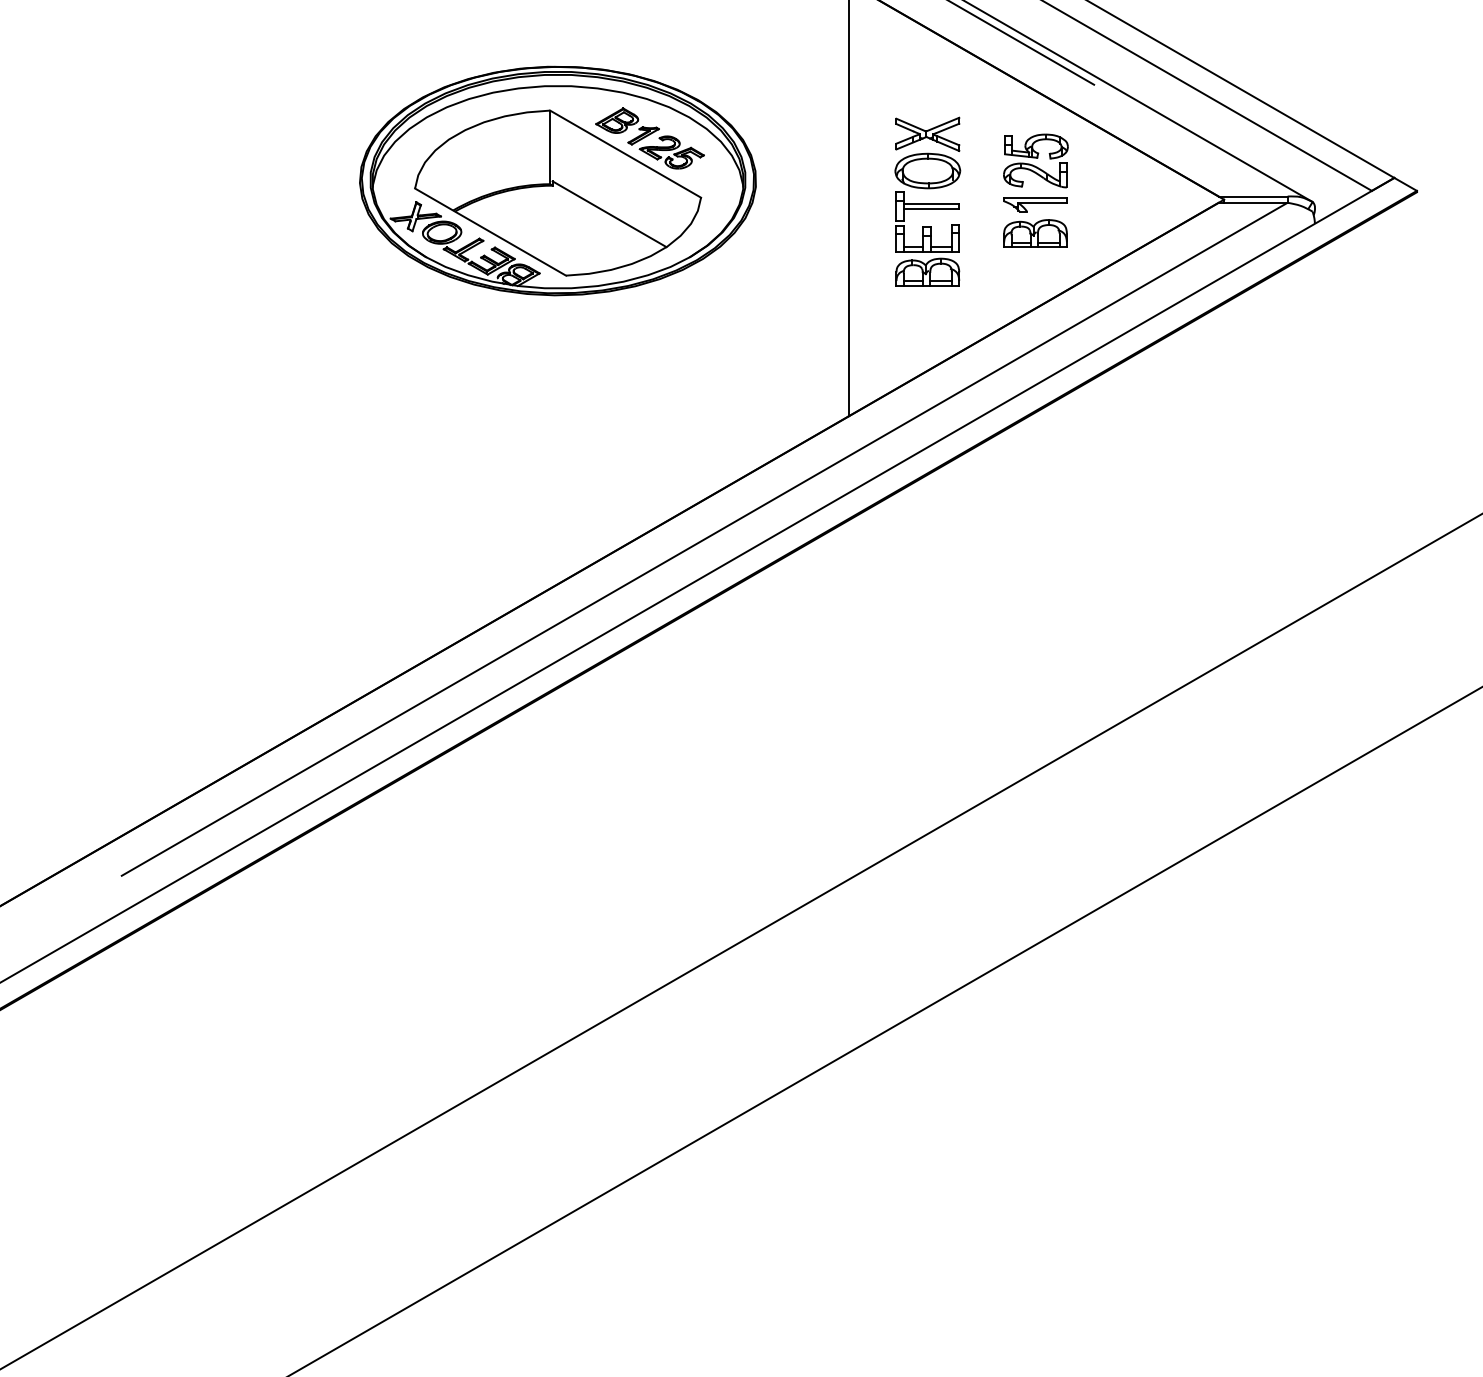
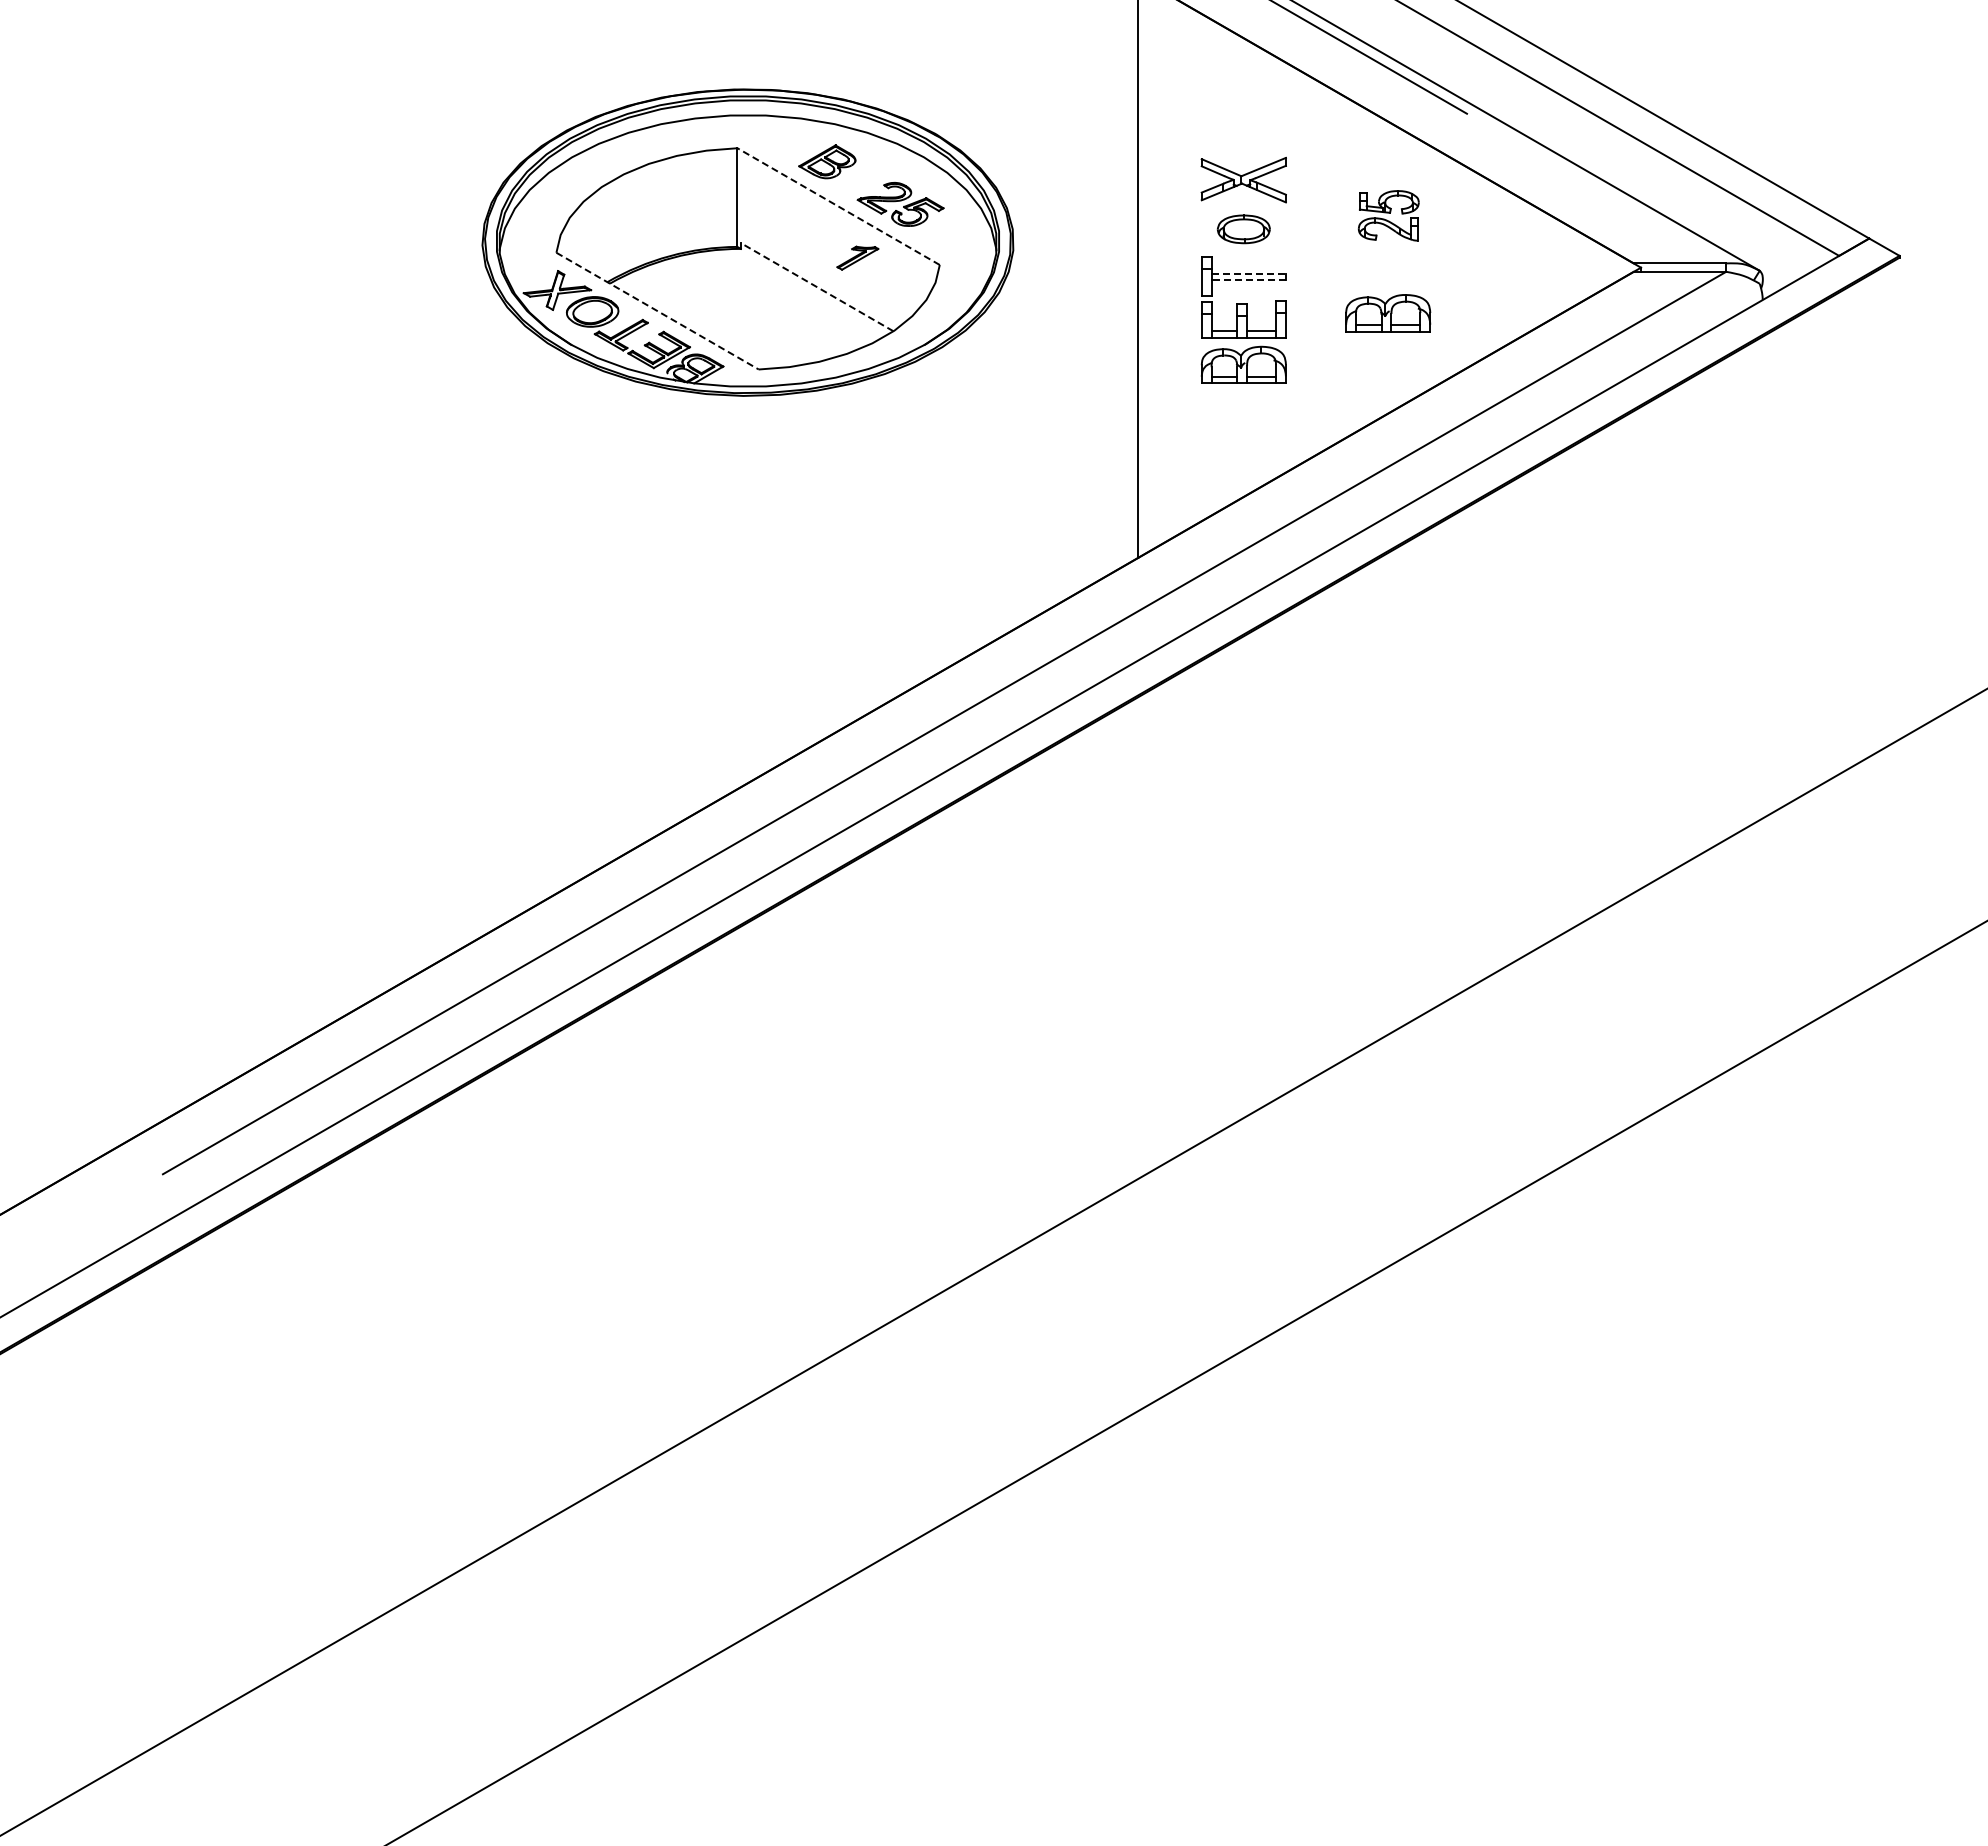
part: (643, 135) -> (857, 257), moved
line: (625, 154) -> (838, 206), solid -> dashed
part: (1035, 160) -> (1388, 215), size x0.7
part: (927, 171) -> (1243, 229), size x0.6
line: (932, 204) -> (1249, 273), solid -> dashed
part: (1035, 204) -> (1387, 274), removed
line: (931, 208) -> (1248, 279), solid -> dashed
line: (609, 213) -> (816, 286), solid -> dashed
line: (490, 232) -> (657, 311), solid -> dashed

